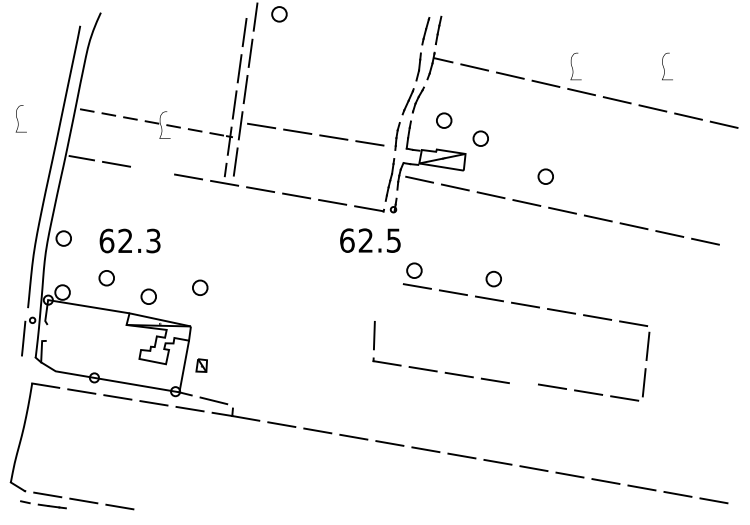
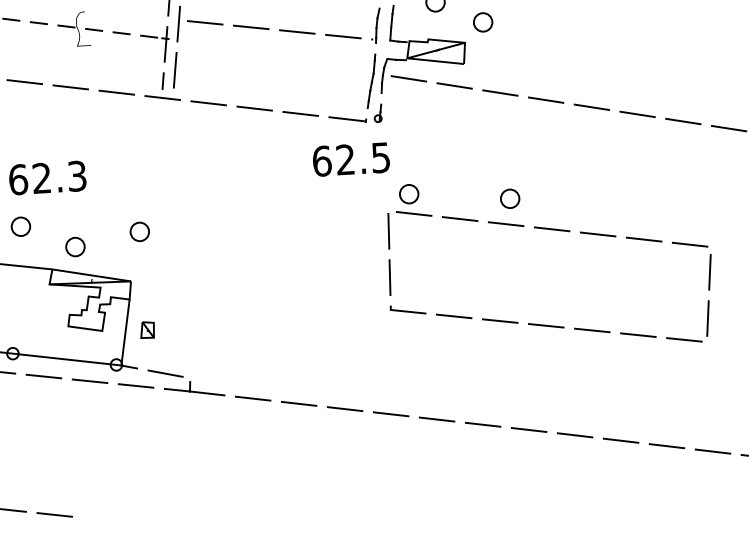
line: (152, 170) -> (70, 87), added
part: (545, 176) -> (567, 65), removed
line: (396, 298) -> (388, 230), added
part: (437, 370) -> (472, 316), moved

